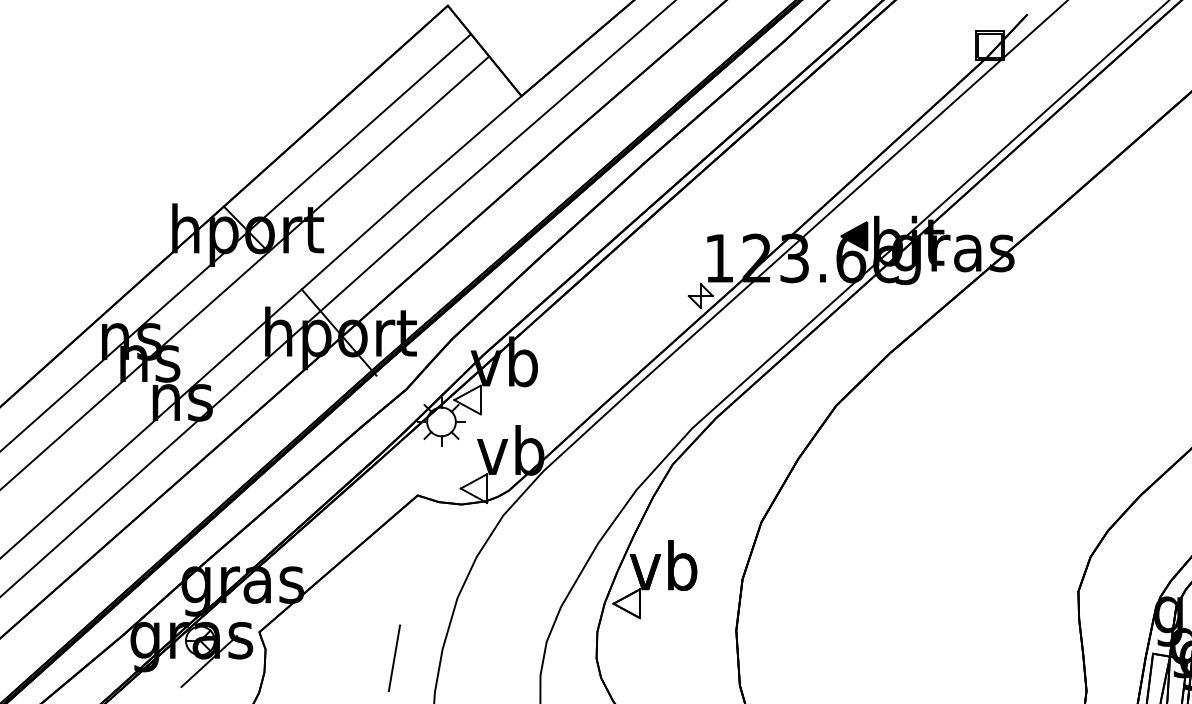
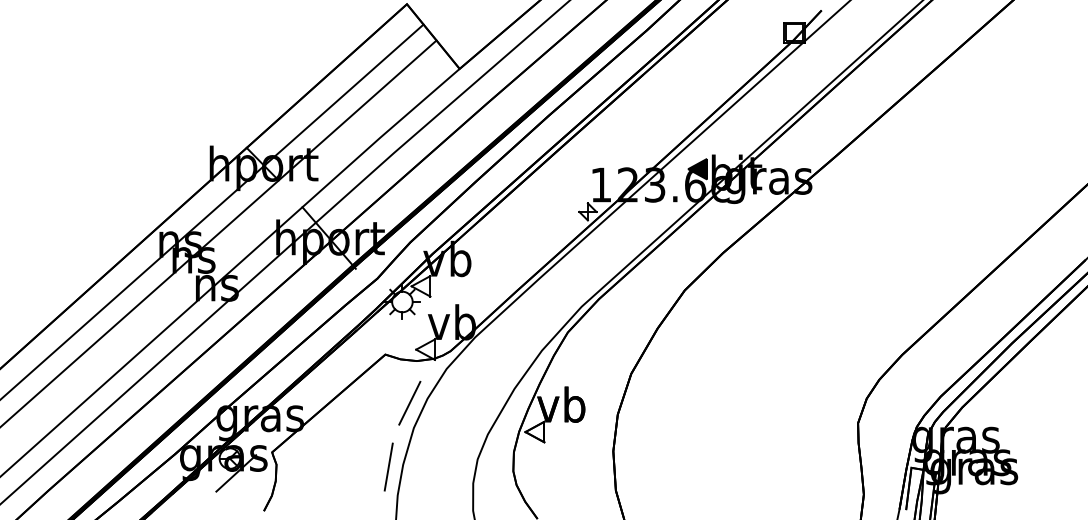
line: (451, 562) -> (409, 402), added
line: (394, 657) -> (388, 466), moved

